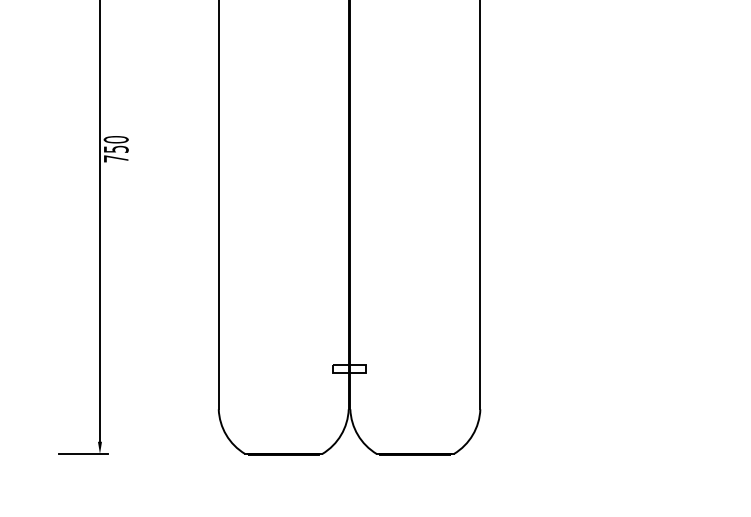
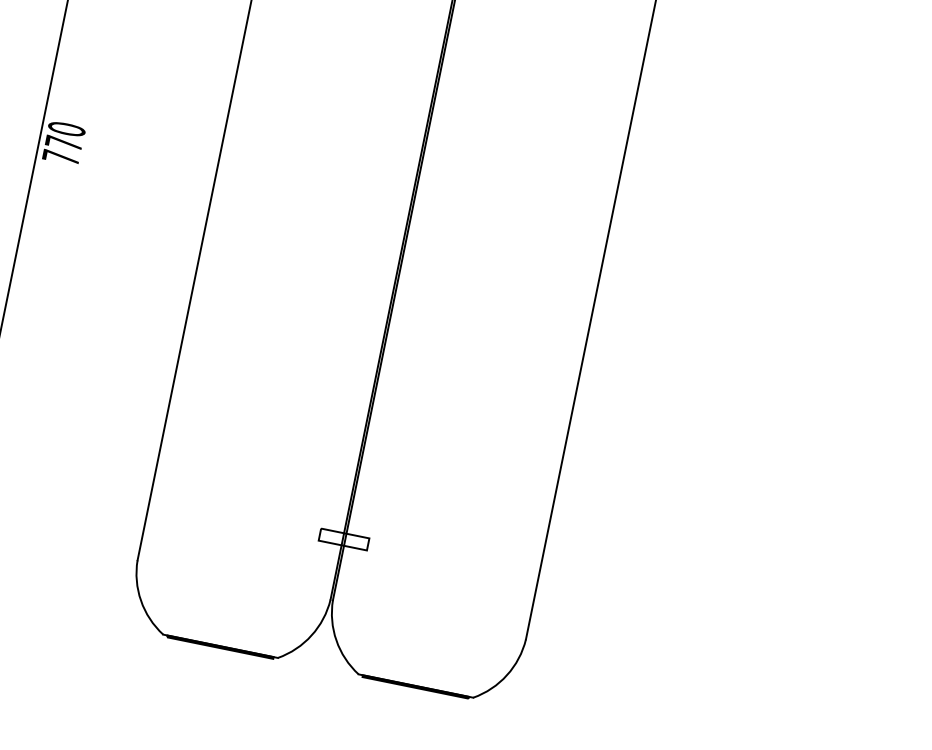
text: (116, 148) -> (64, 142), 750 -> 770

